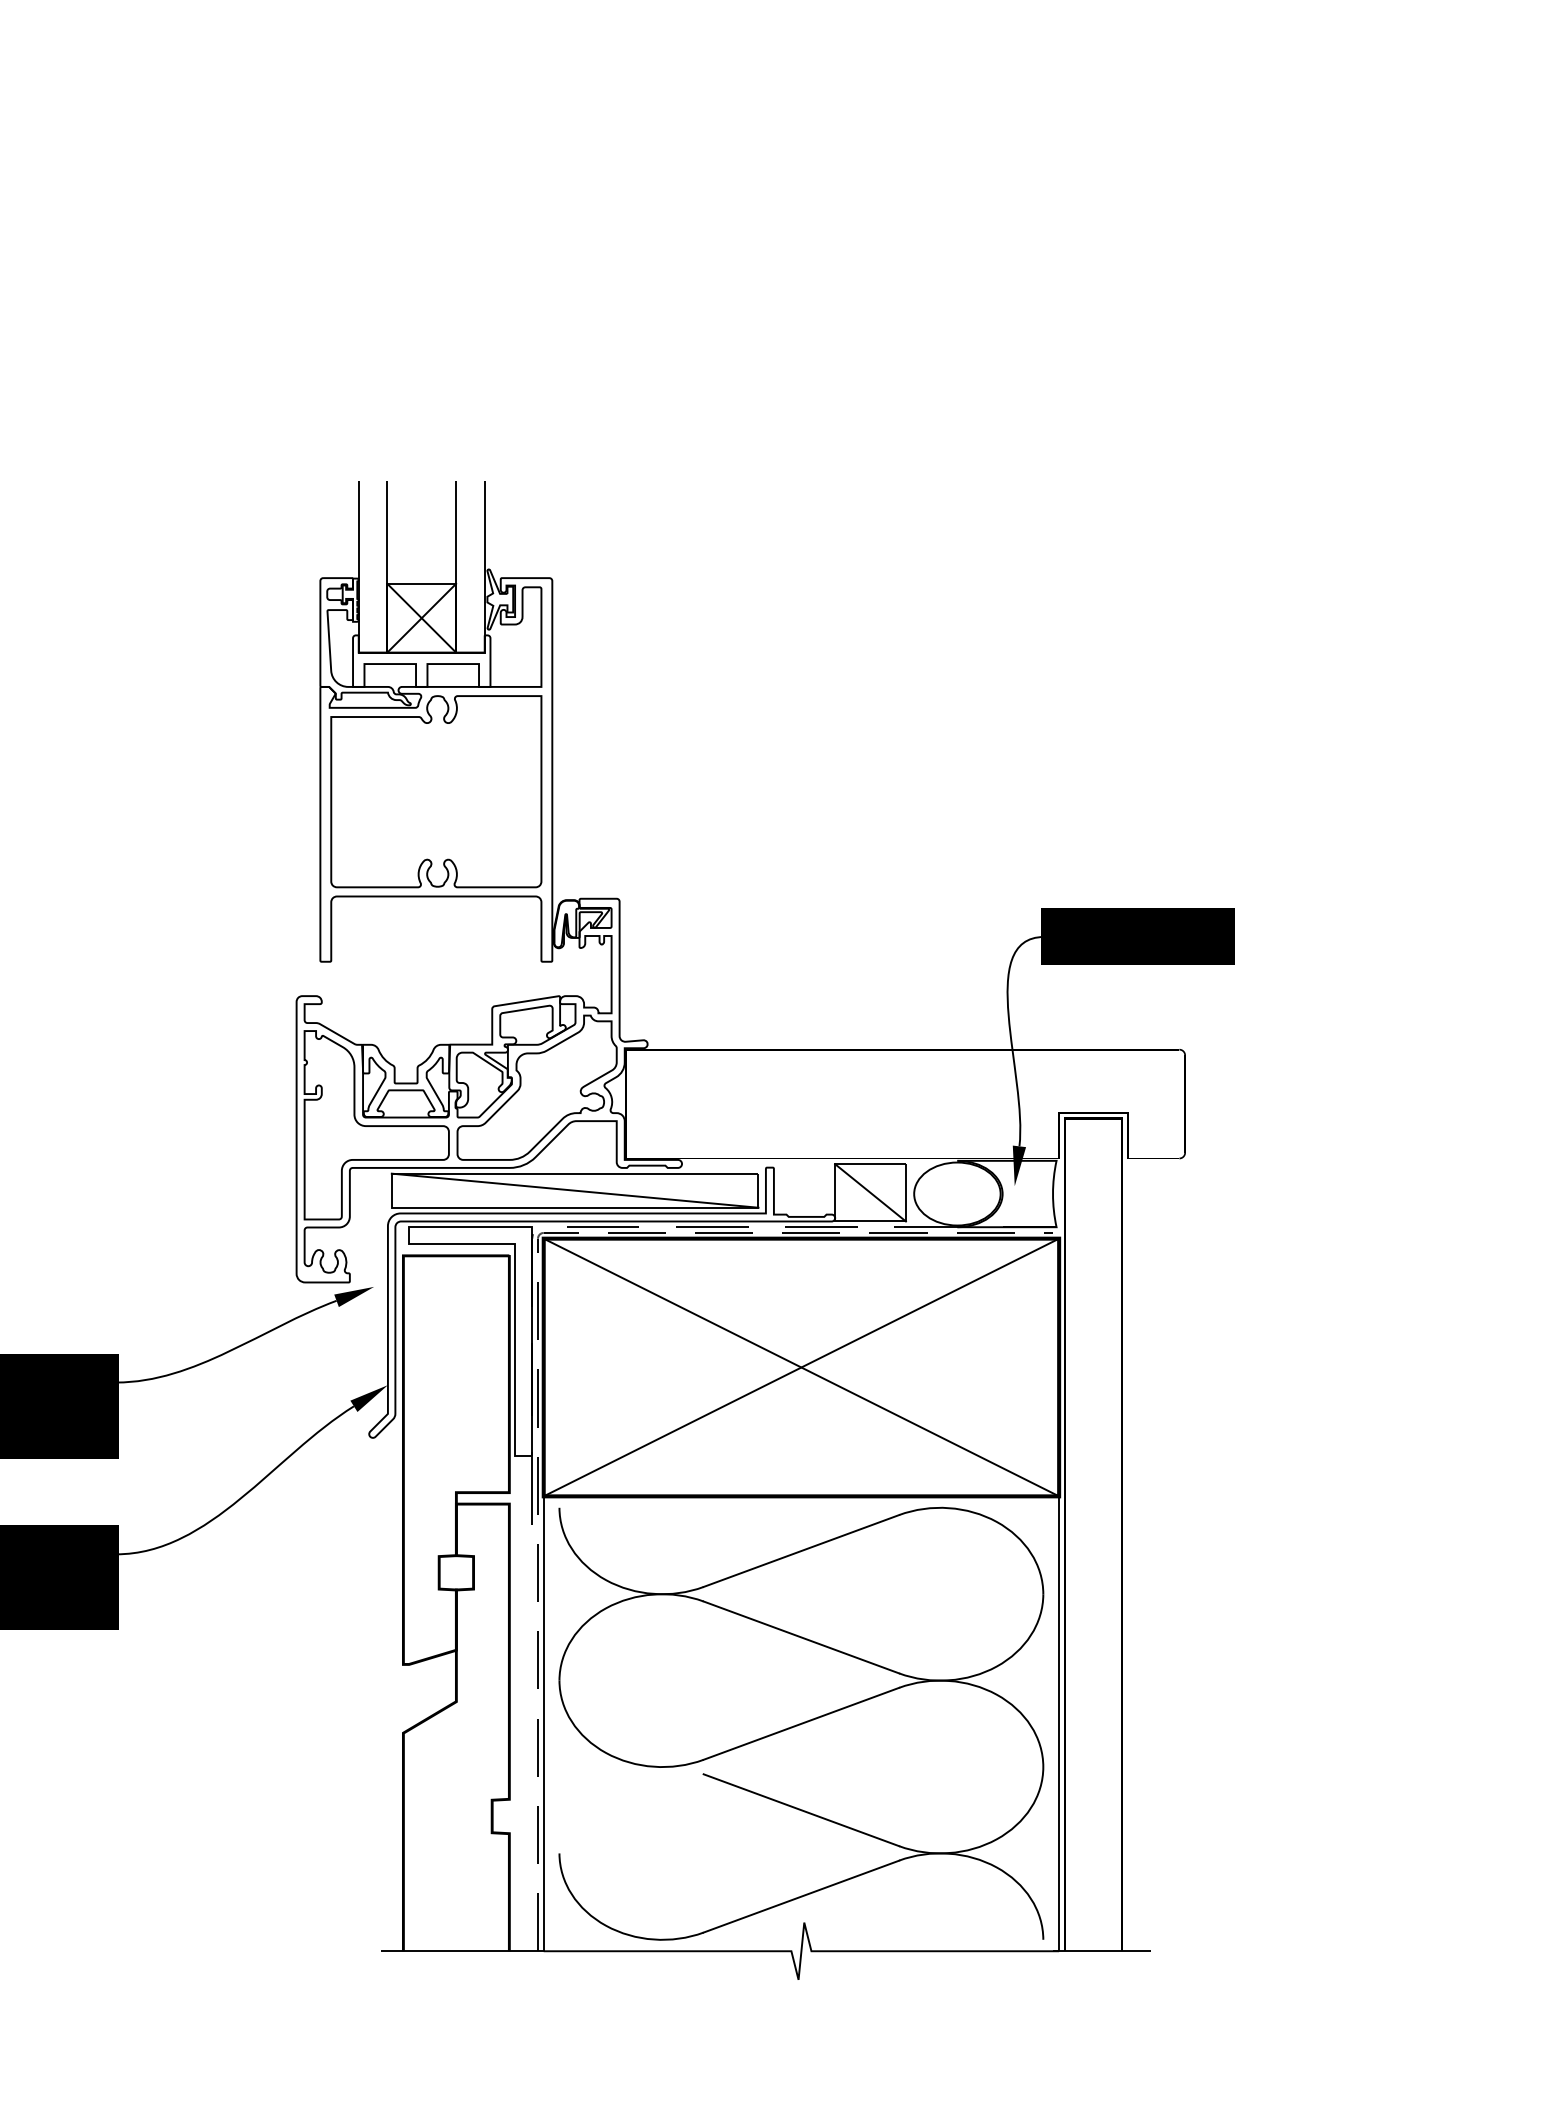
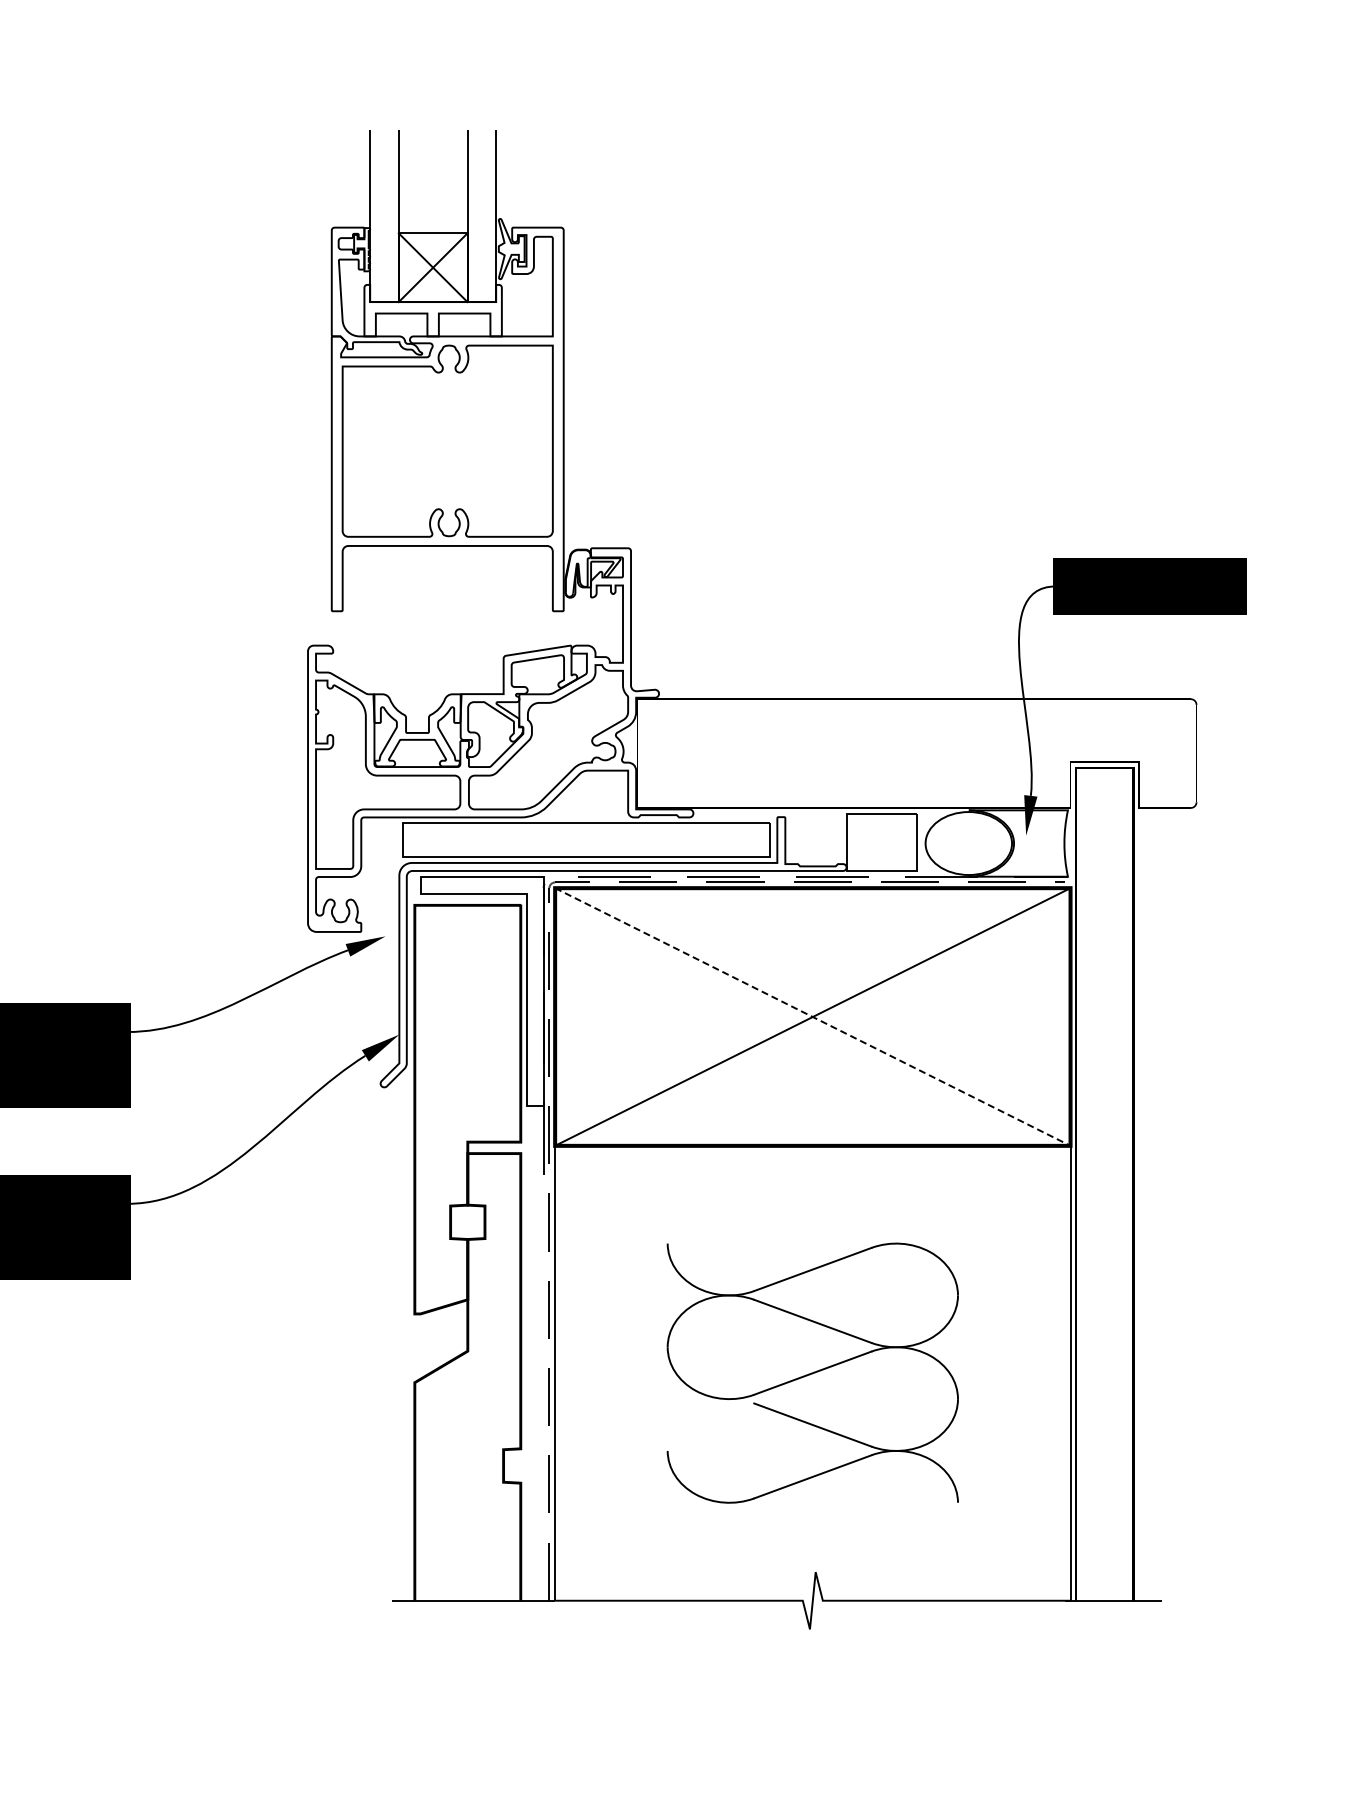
line: (574, 1190) -> (585, 840), removed
line: (870, 1192) -> (881, 842), removed
line: (801, 1367) -> (812, 1017), solid -> dashed
part: (801, 1723) -> (812, 1373), size x0.6

